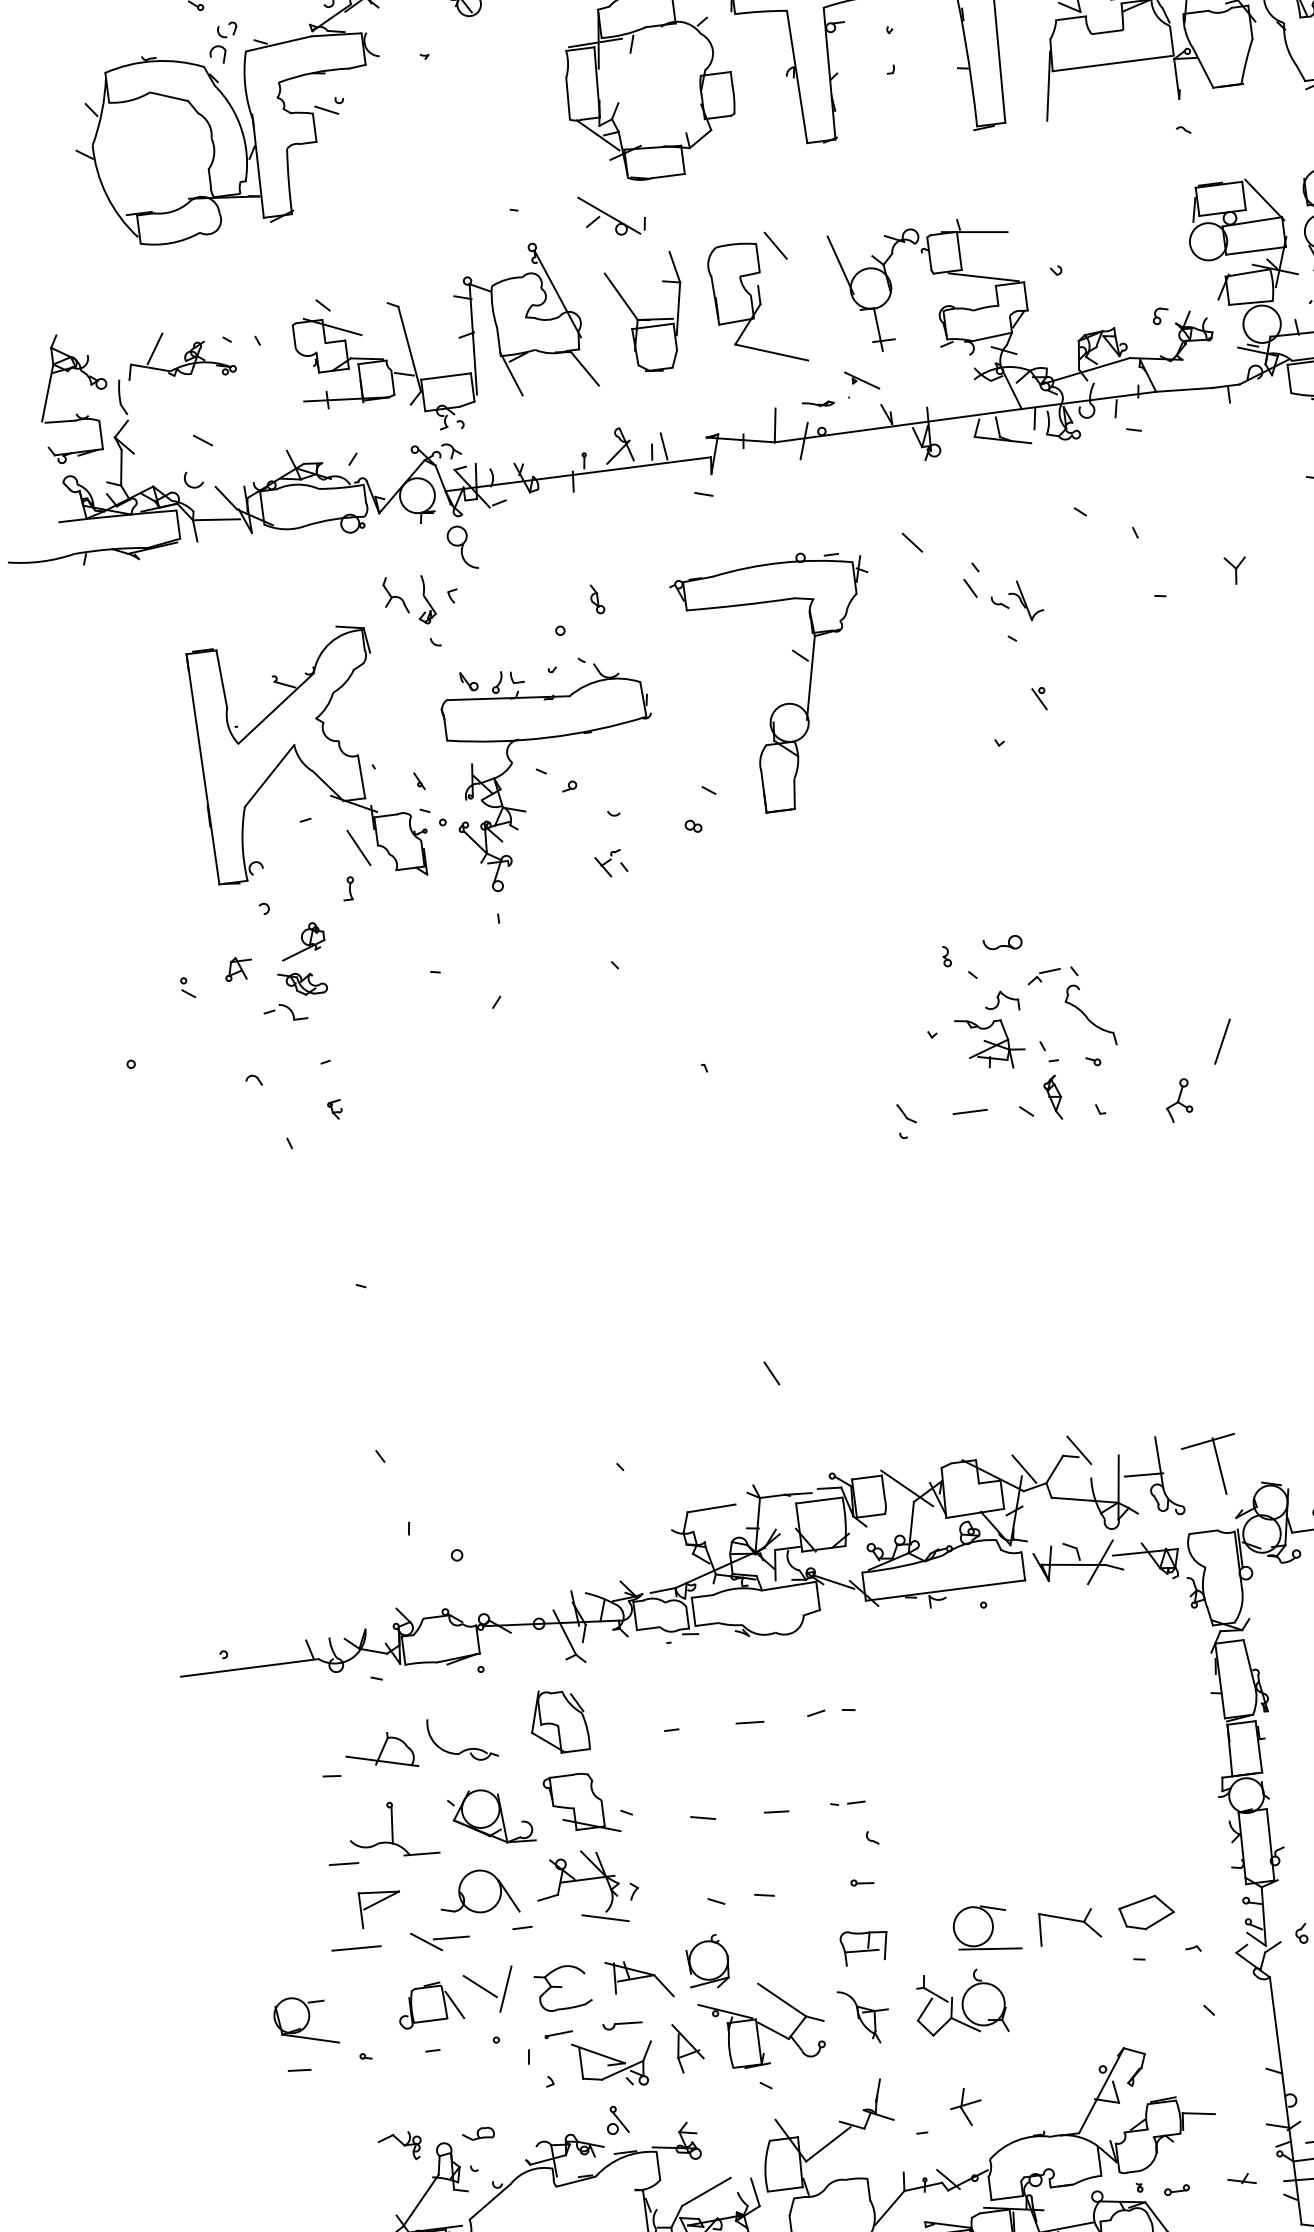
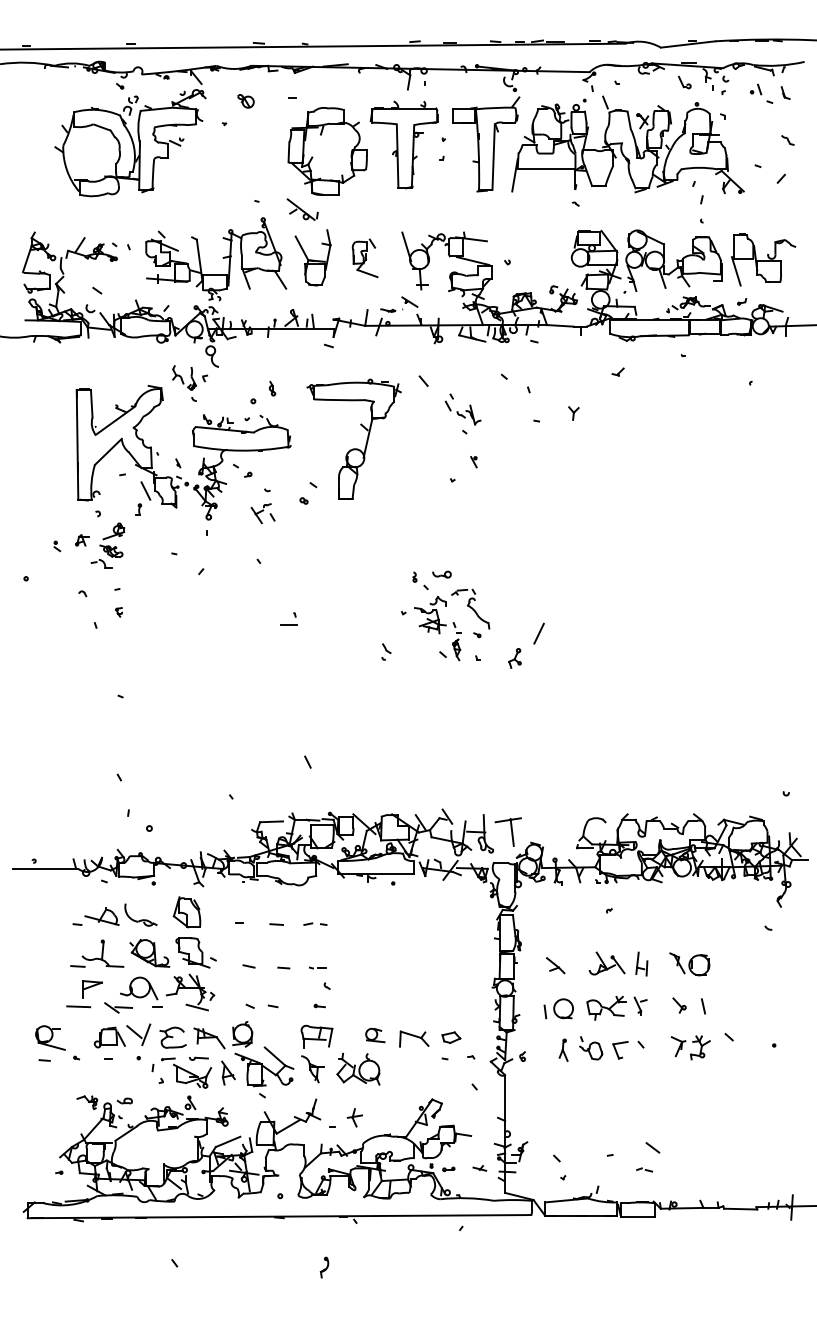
part: (755, 301) -> (364, 258), size x0.6
part: (611, 863) -> (263, 513), size x1.6
line: (969, 1111) -> (288, 624), moved
part: (1147, 1912) -> (451, 1037), size x0.7
part: (987, 1928) -> (375, 1035), size x0.6
part: (865, 1944) -> (317, 1035), size x1.4

